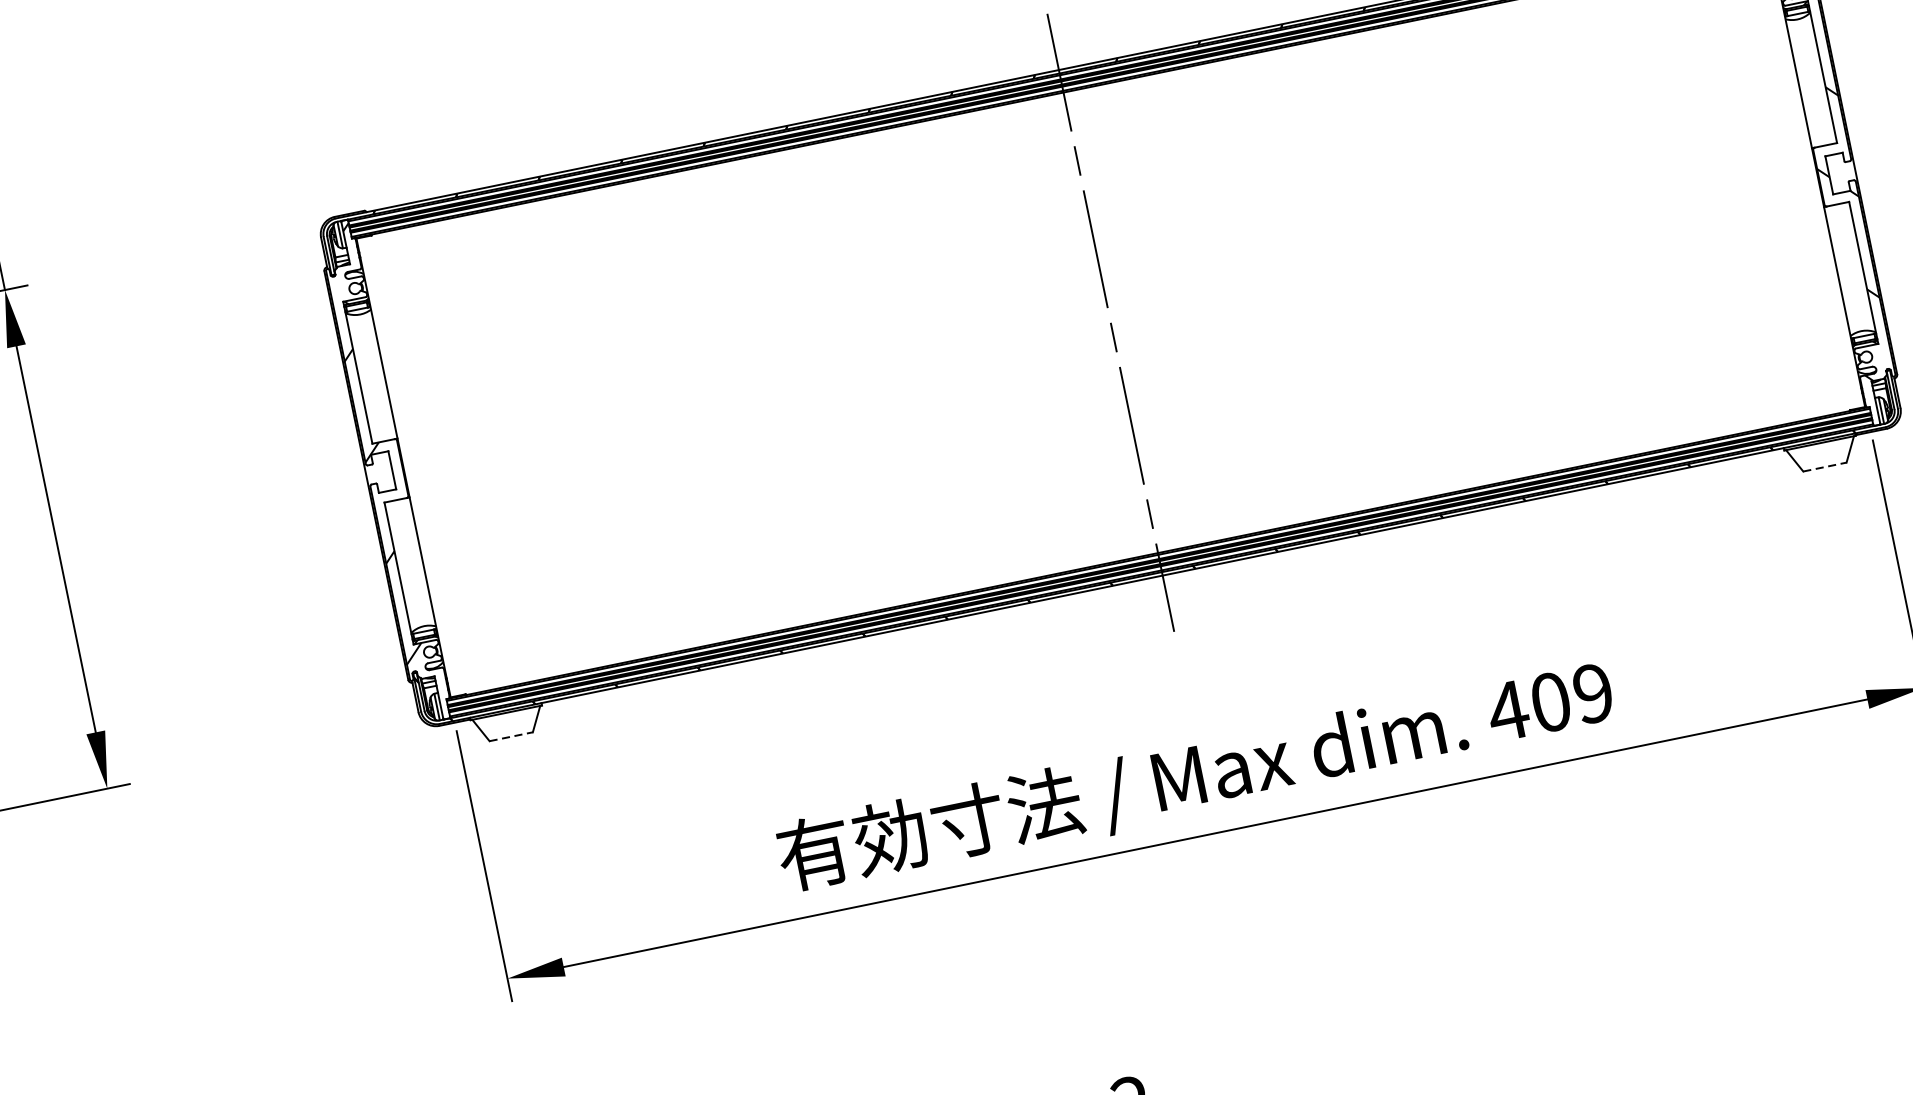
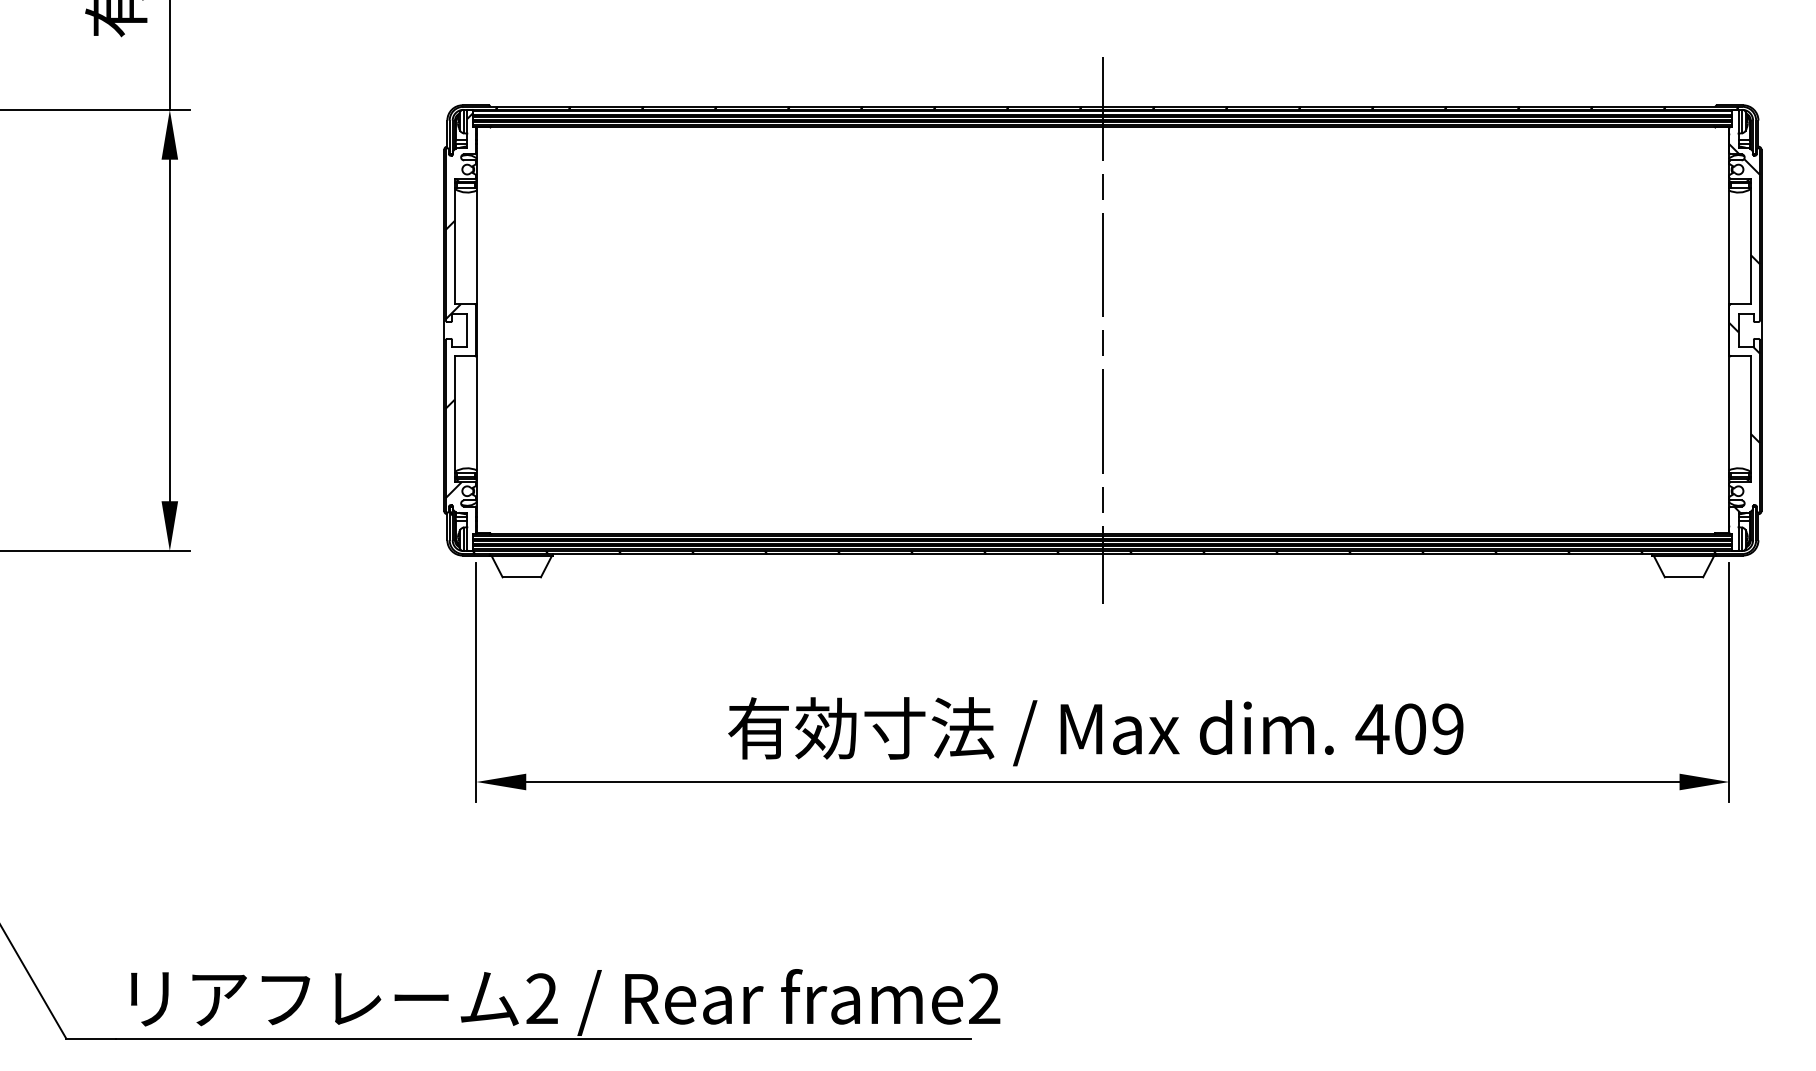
line: (1825, 467) -> (1684, 577), dashed -> solid
line: (512, 736) -> (522, 577), dashed -> solid

